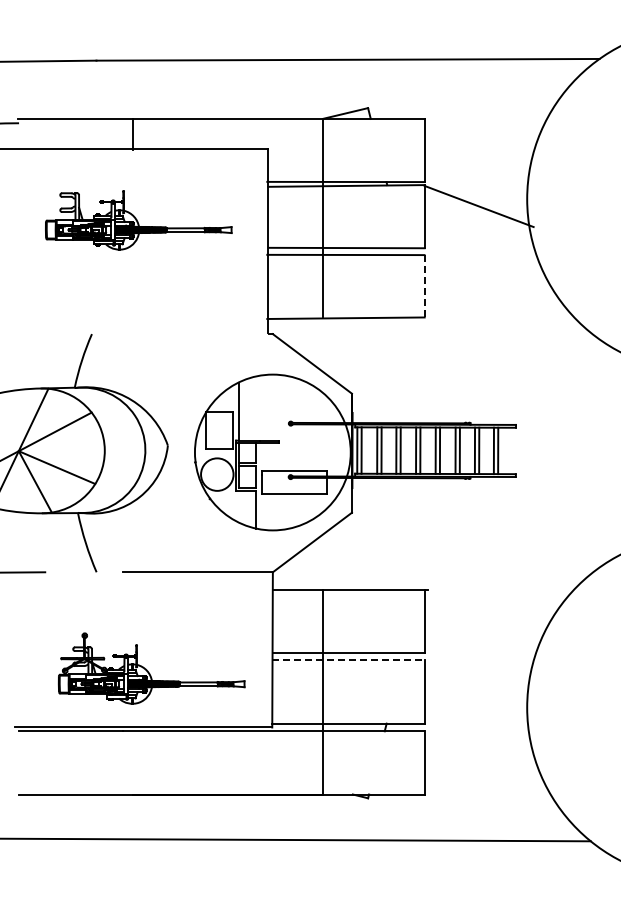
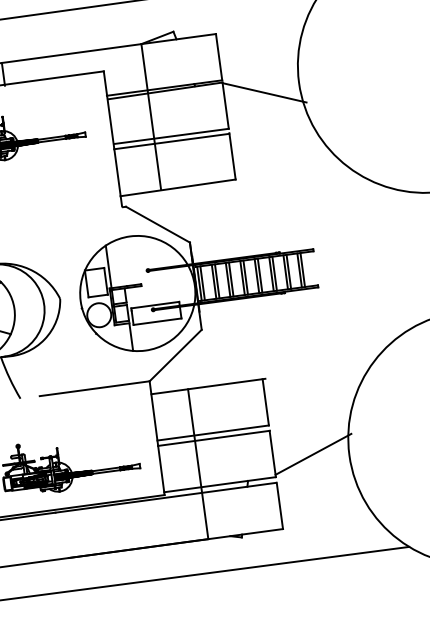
line: (424, 285) -> (232, 156), dashed -> solid
line: (349, 660) -> (214, 438), dashed -> solid
line: (478, 699) -> (312, 454), added

